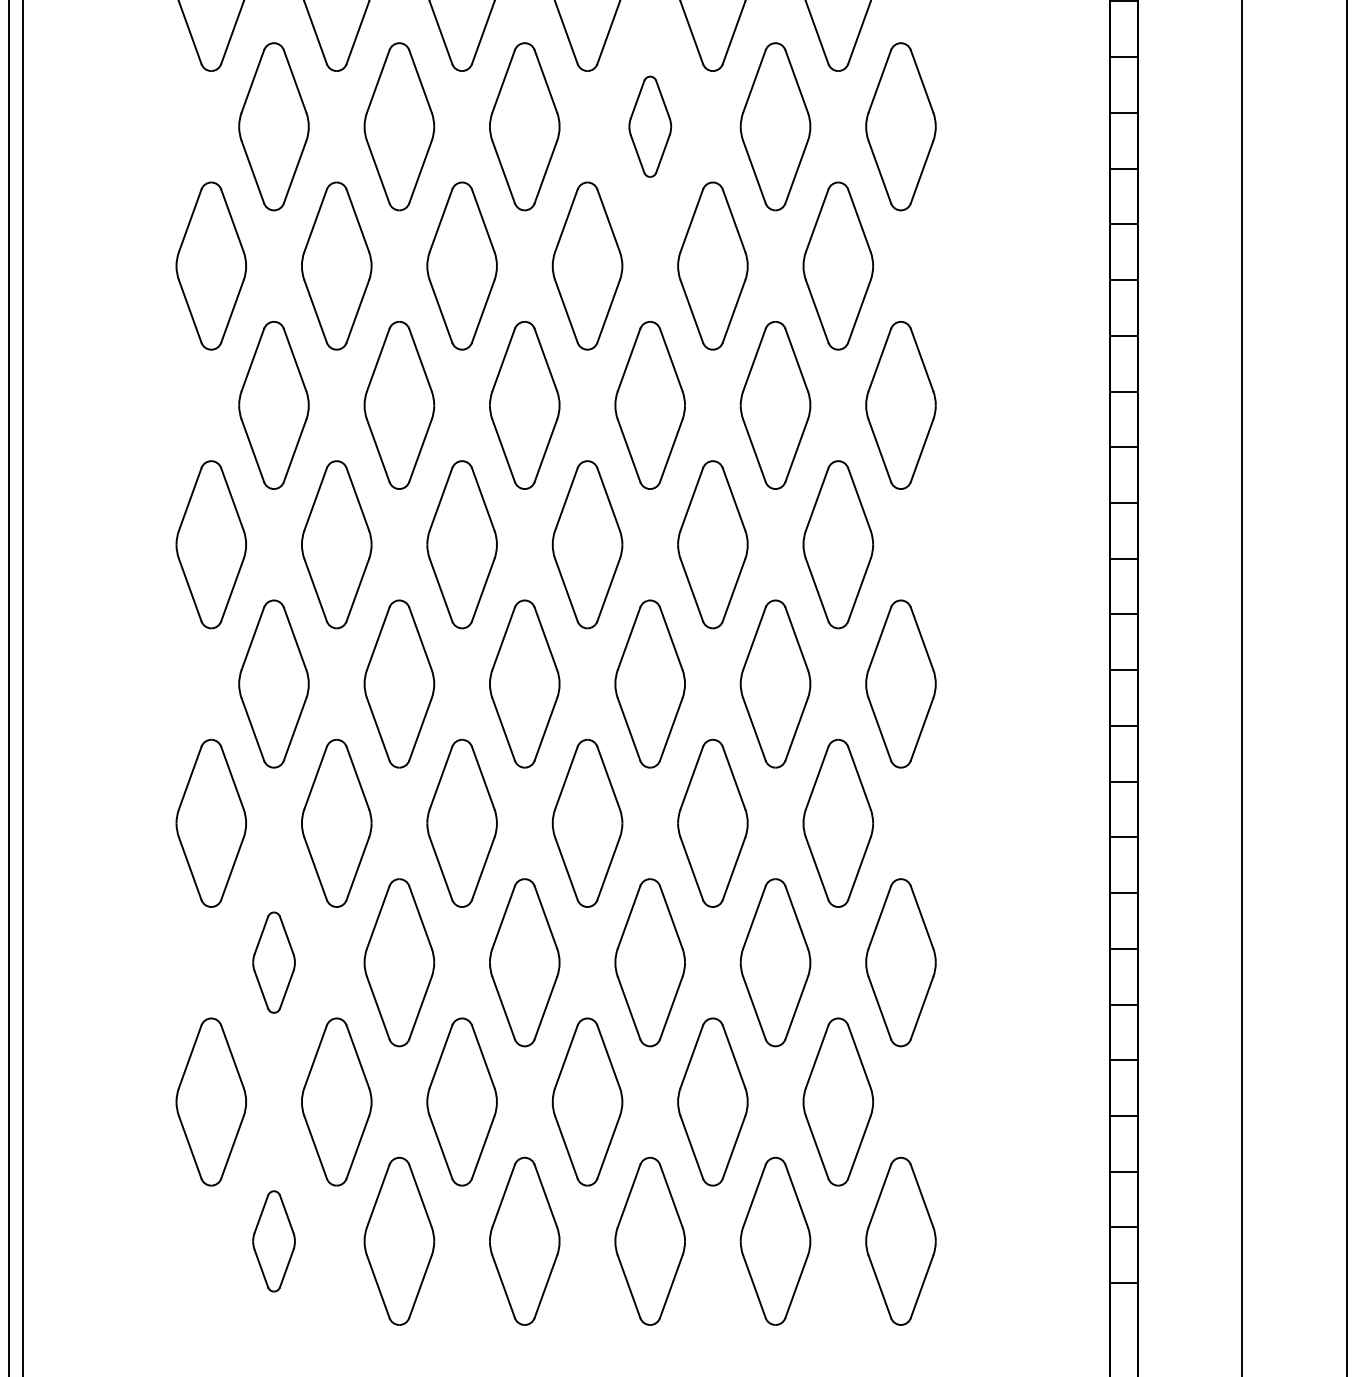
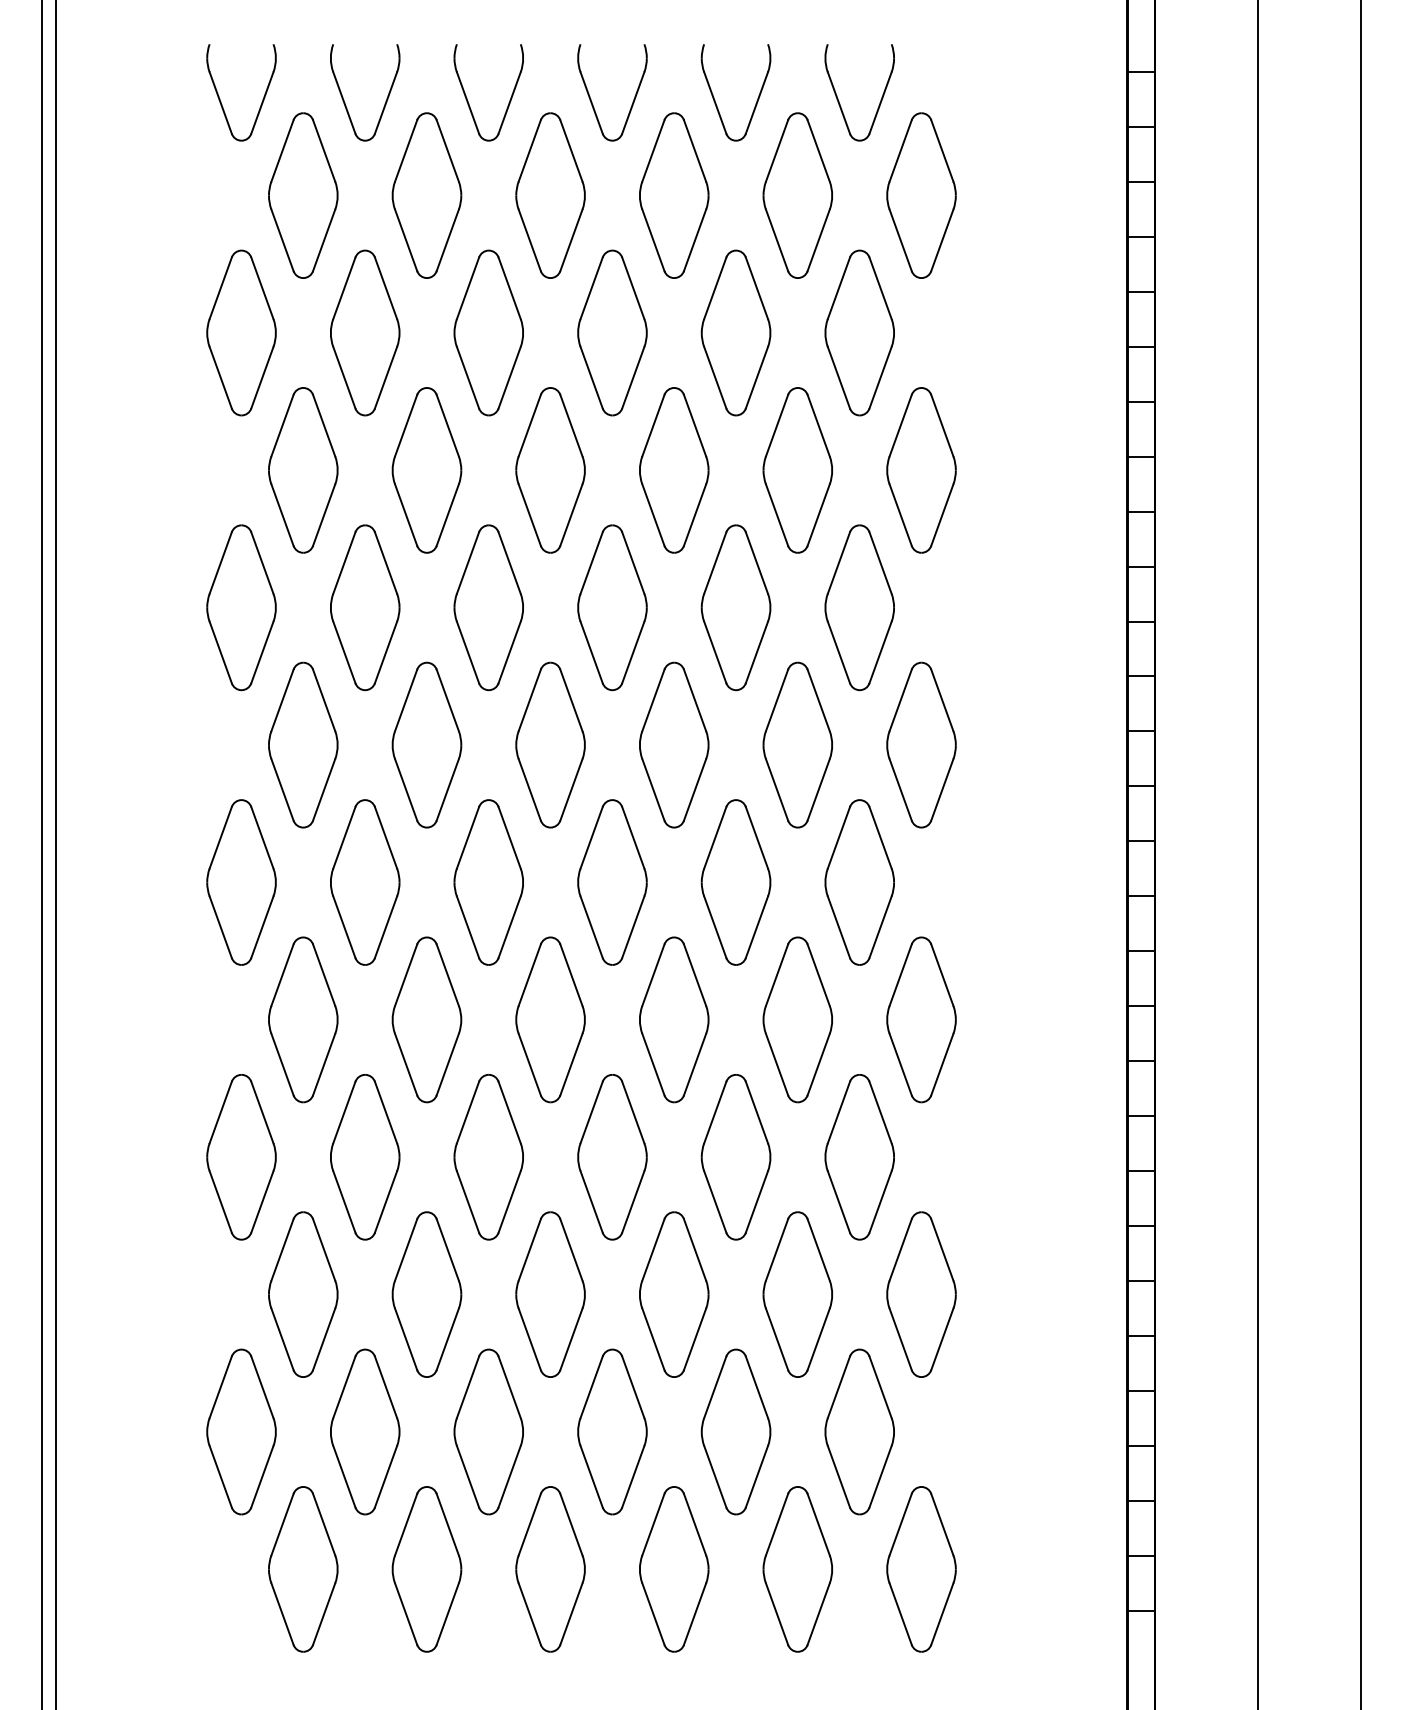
part: (650, 126) -> (674, 470), size x1.67
part: (274, 962) -> (303, 1294), size x1.67
part: (274, 1241) -> (303, 1569), size x1.67

